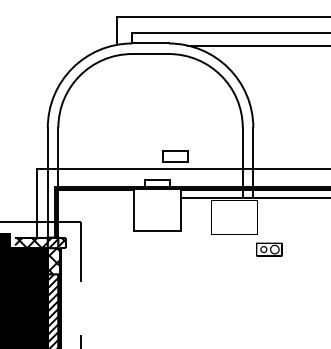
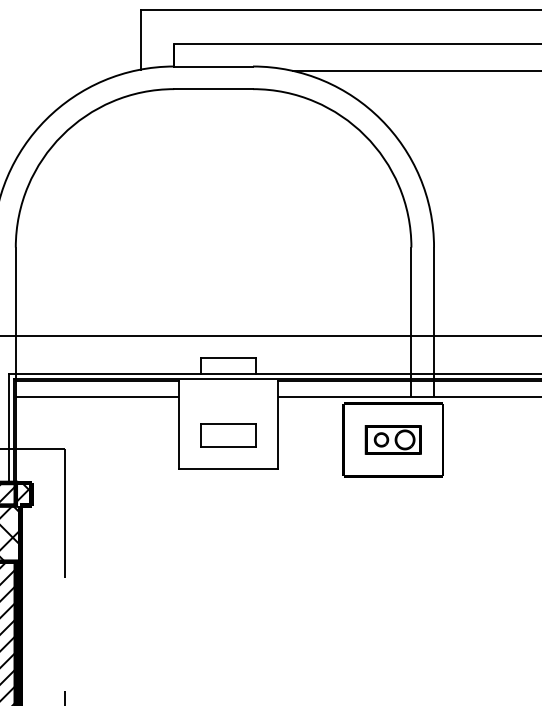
part: (175, 156) -> (228, 435), moved
line: (96, 197) -> (97, 396), added
part: (269, 249) -> (393, 439), moved

